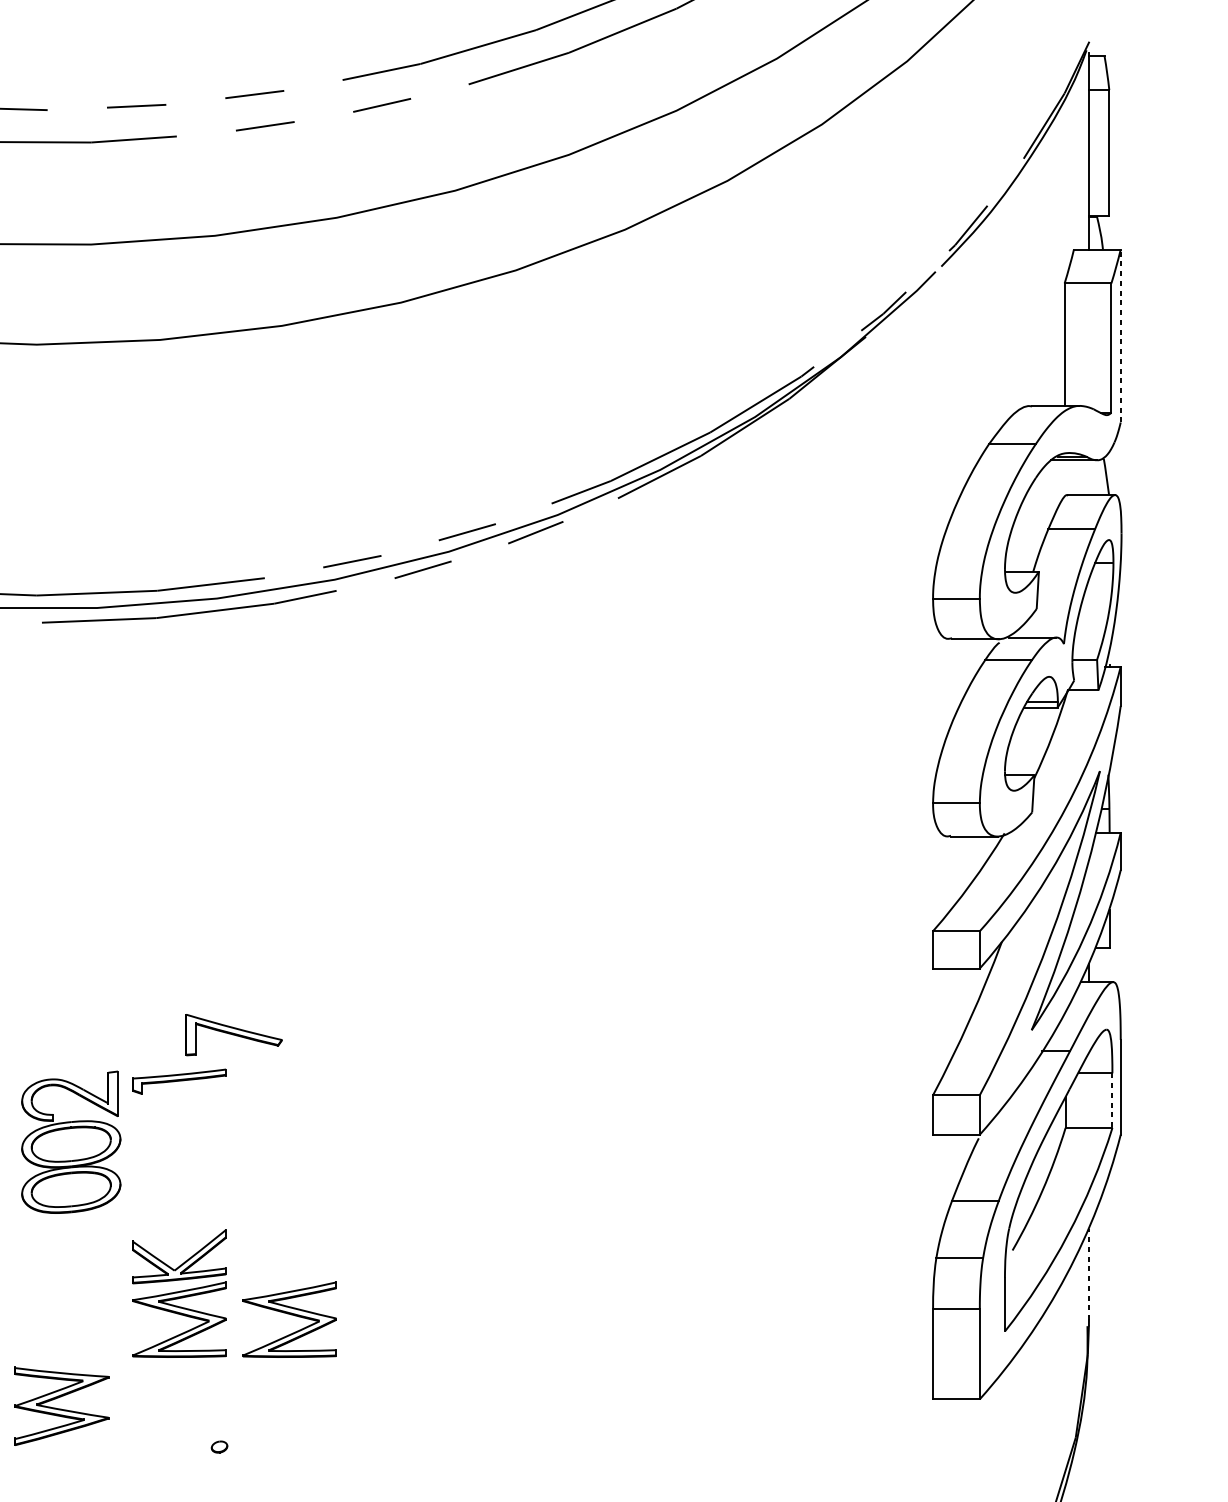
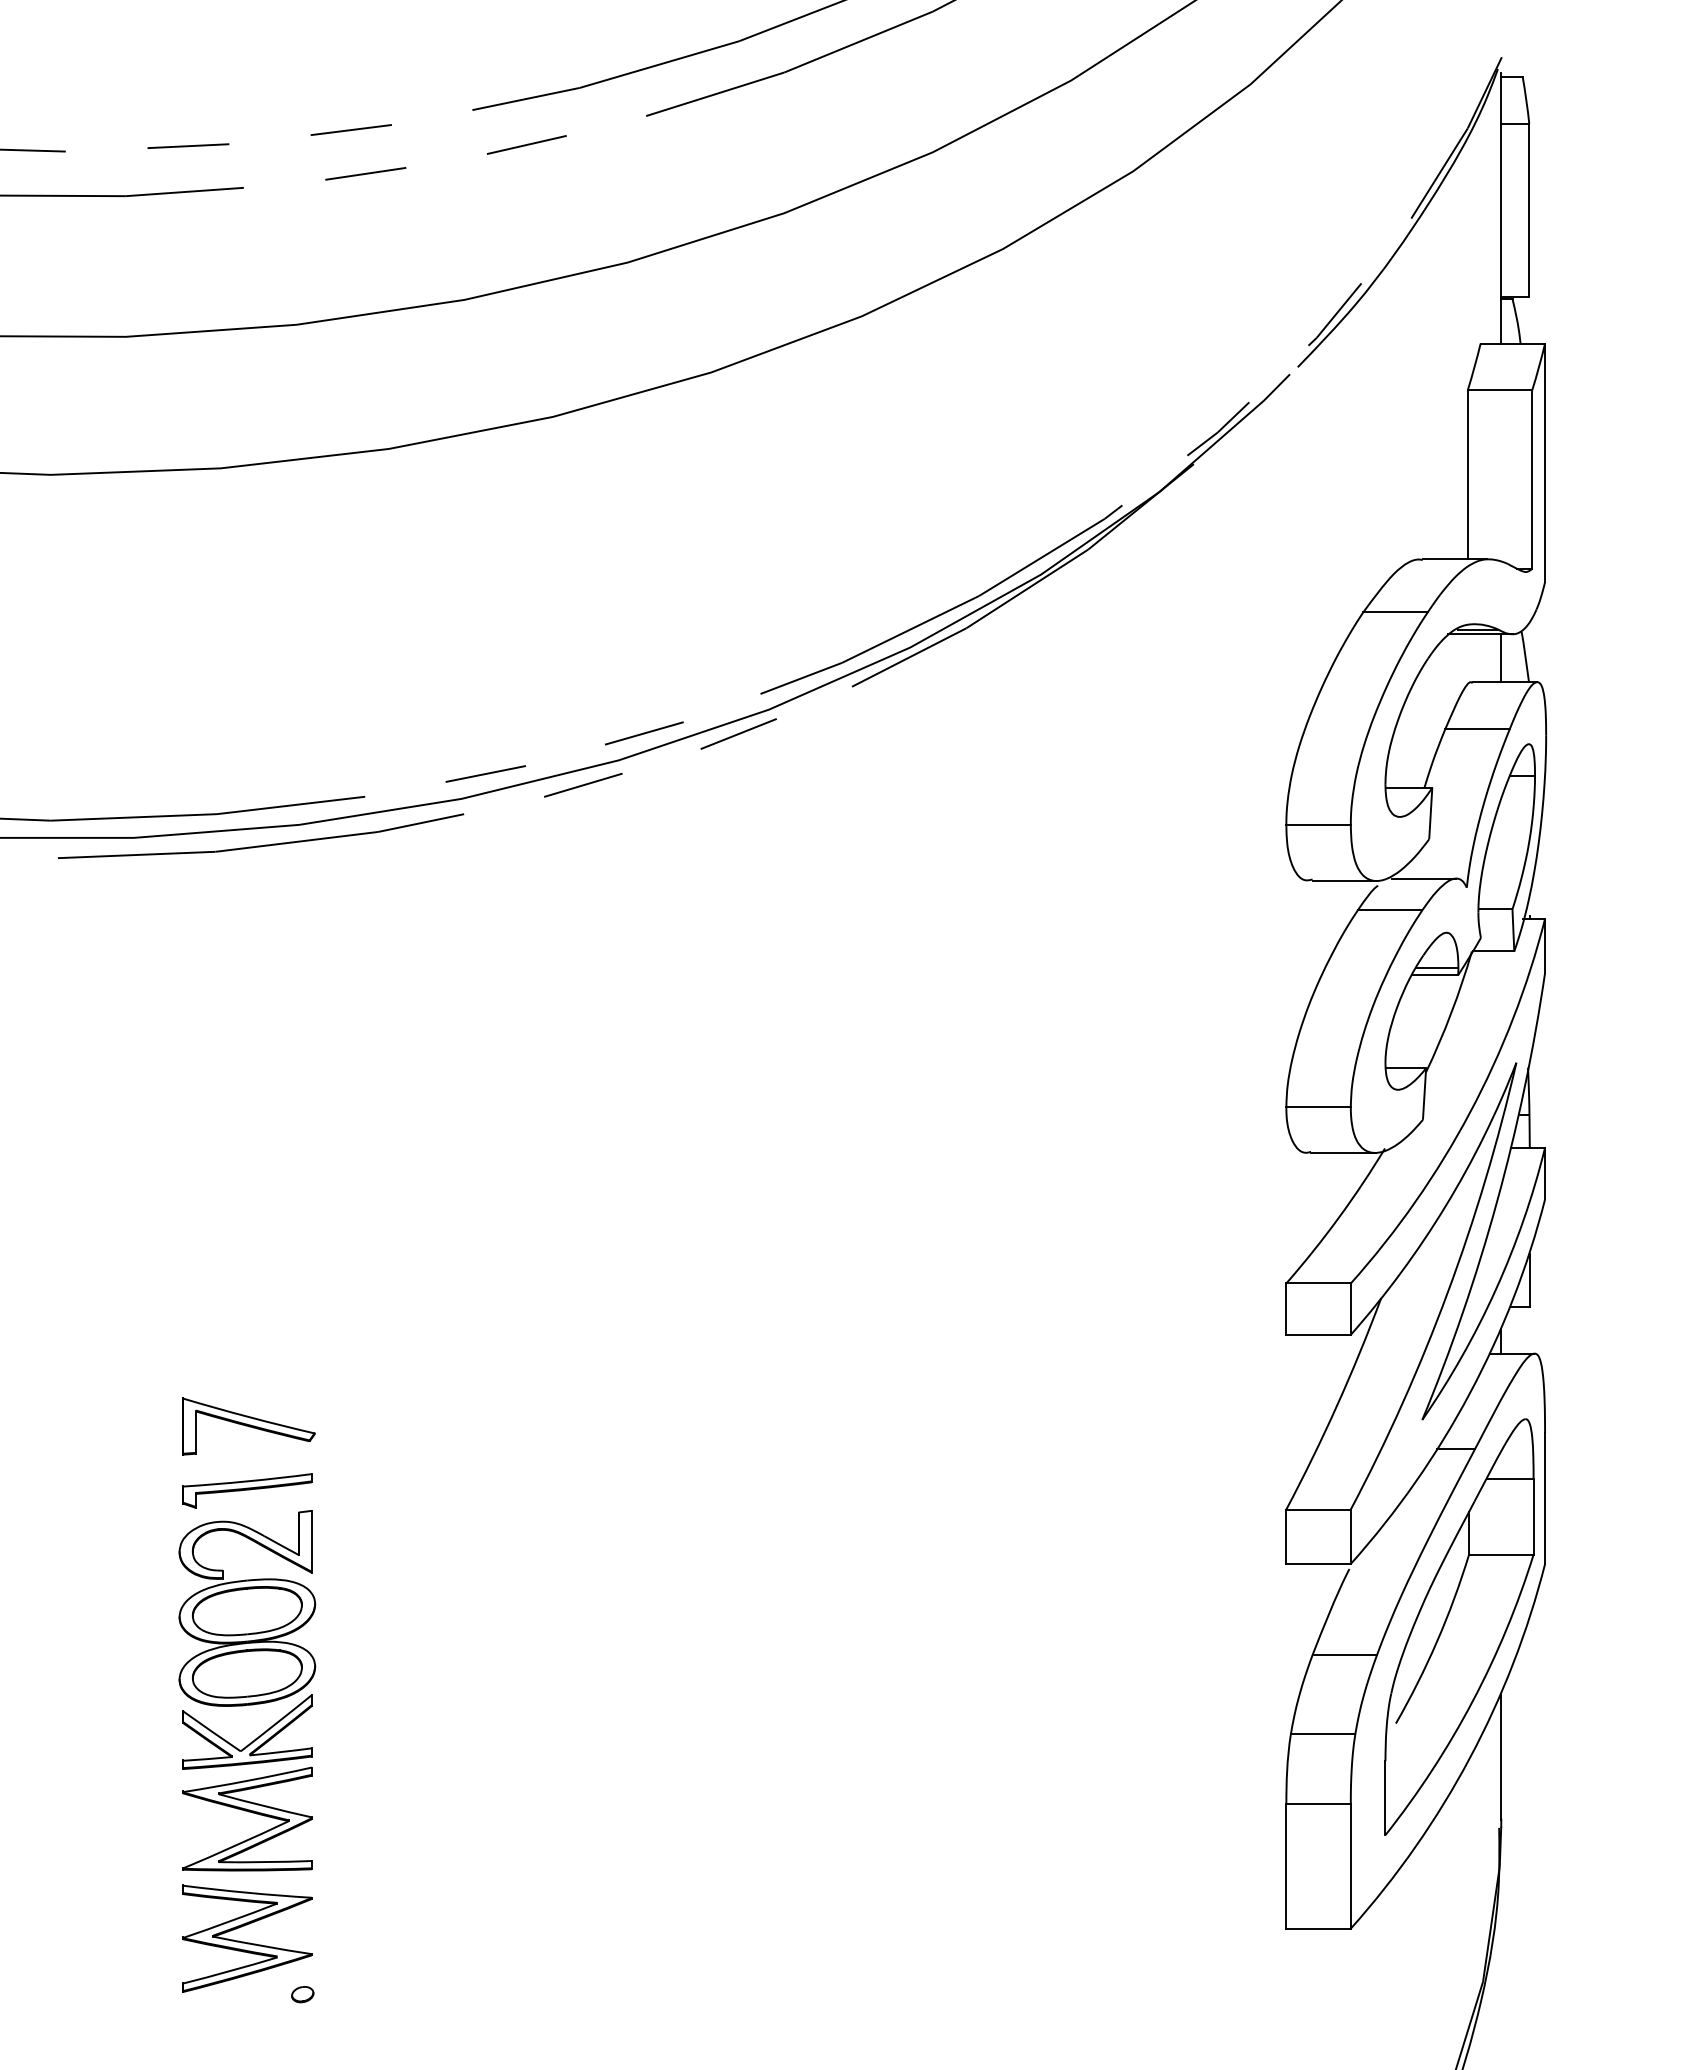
line: (1121, 335) -> (1545, 462), dashed -> solid
line: (1089, 477) -> (1501, 658), added
part: (233, 1034) -> (248, 1426), moved
line: (1112, 1101) -> (1533, 1517), dashed -> solid
part: (71, 1142) -> (247, 1608), moved
line: (1089, 1274) -> (1501, 1756), dashed -> solid
part: (290, 1314) -> (400, 1812), removed
part: (61, 1406) -> (247, 1938), moved

